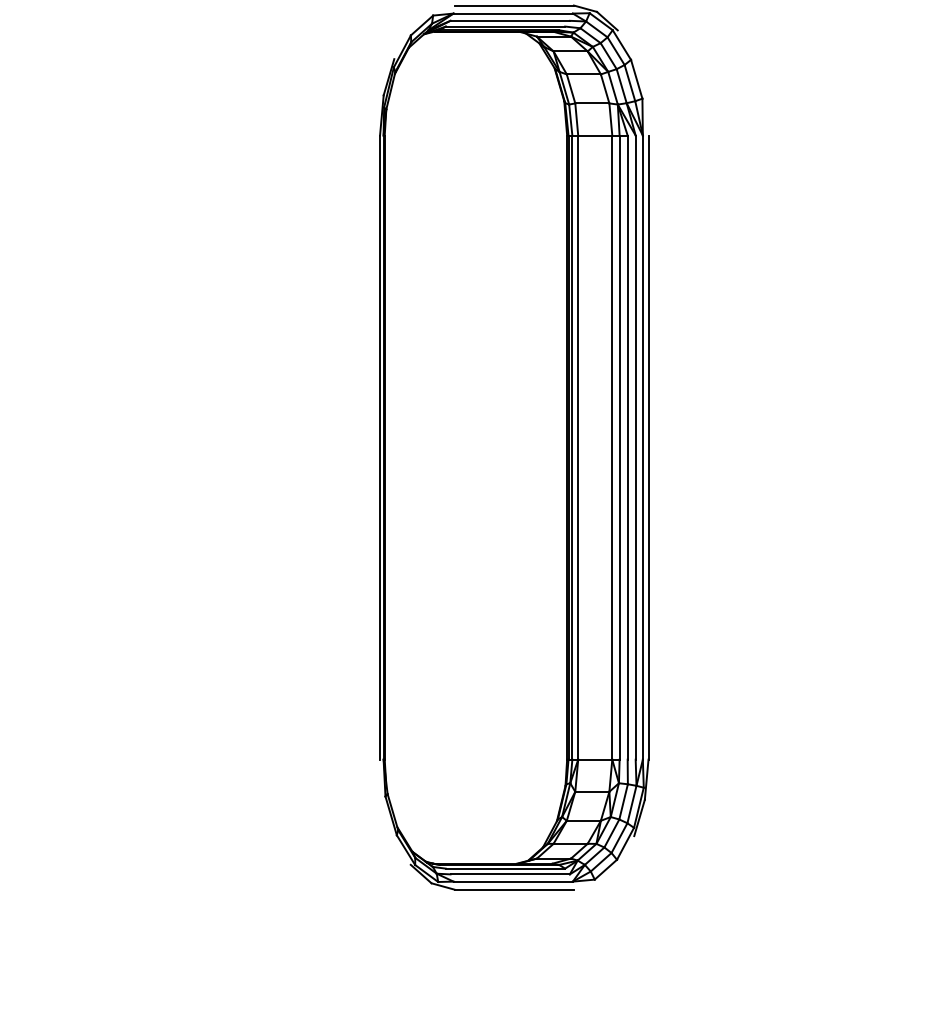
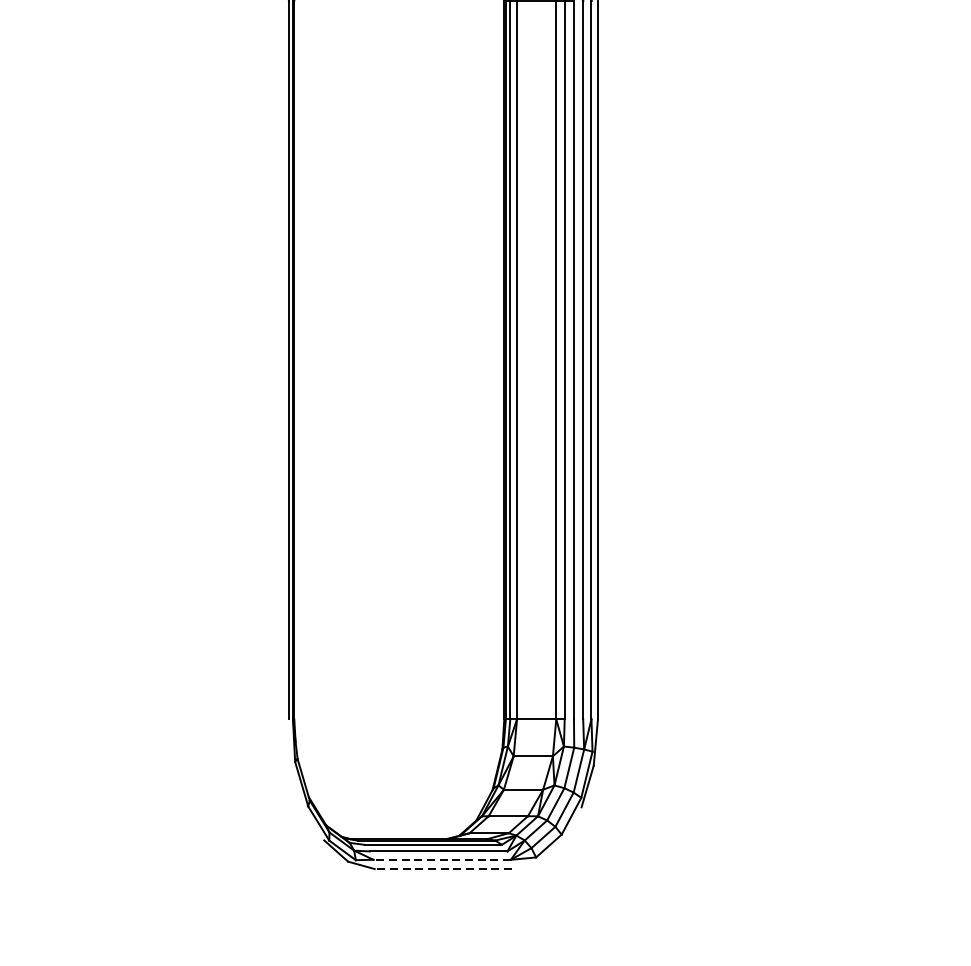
line: (513, 881) -> (442, 859), solid -> dashed
line: (514, 889) -> (443, 868), solid -> dashed

